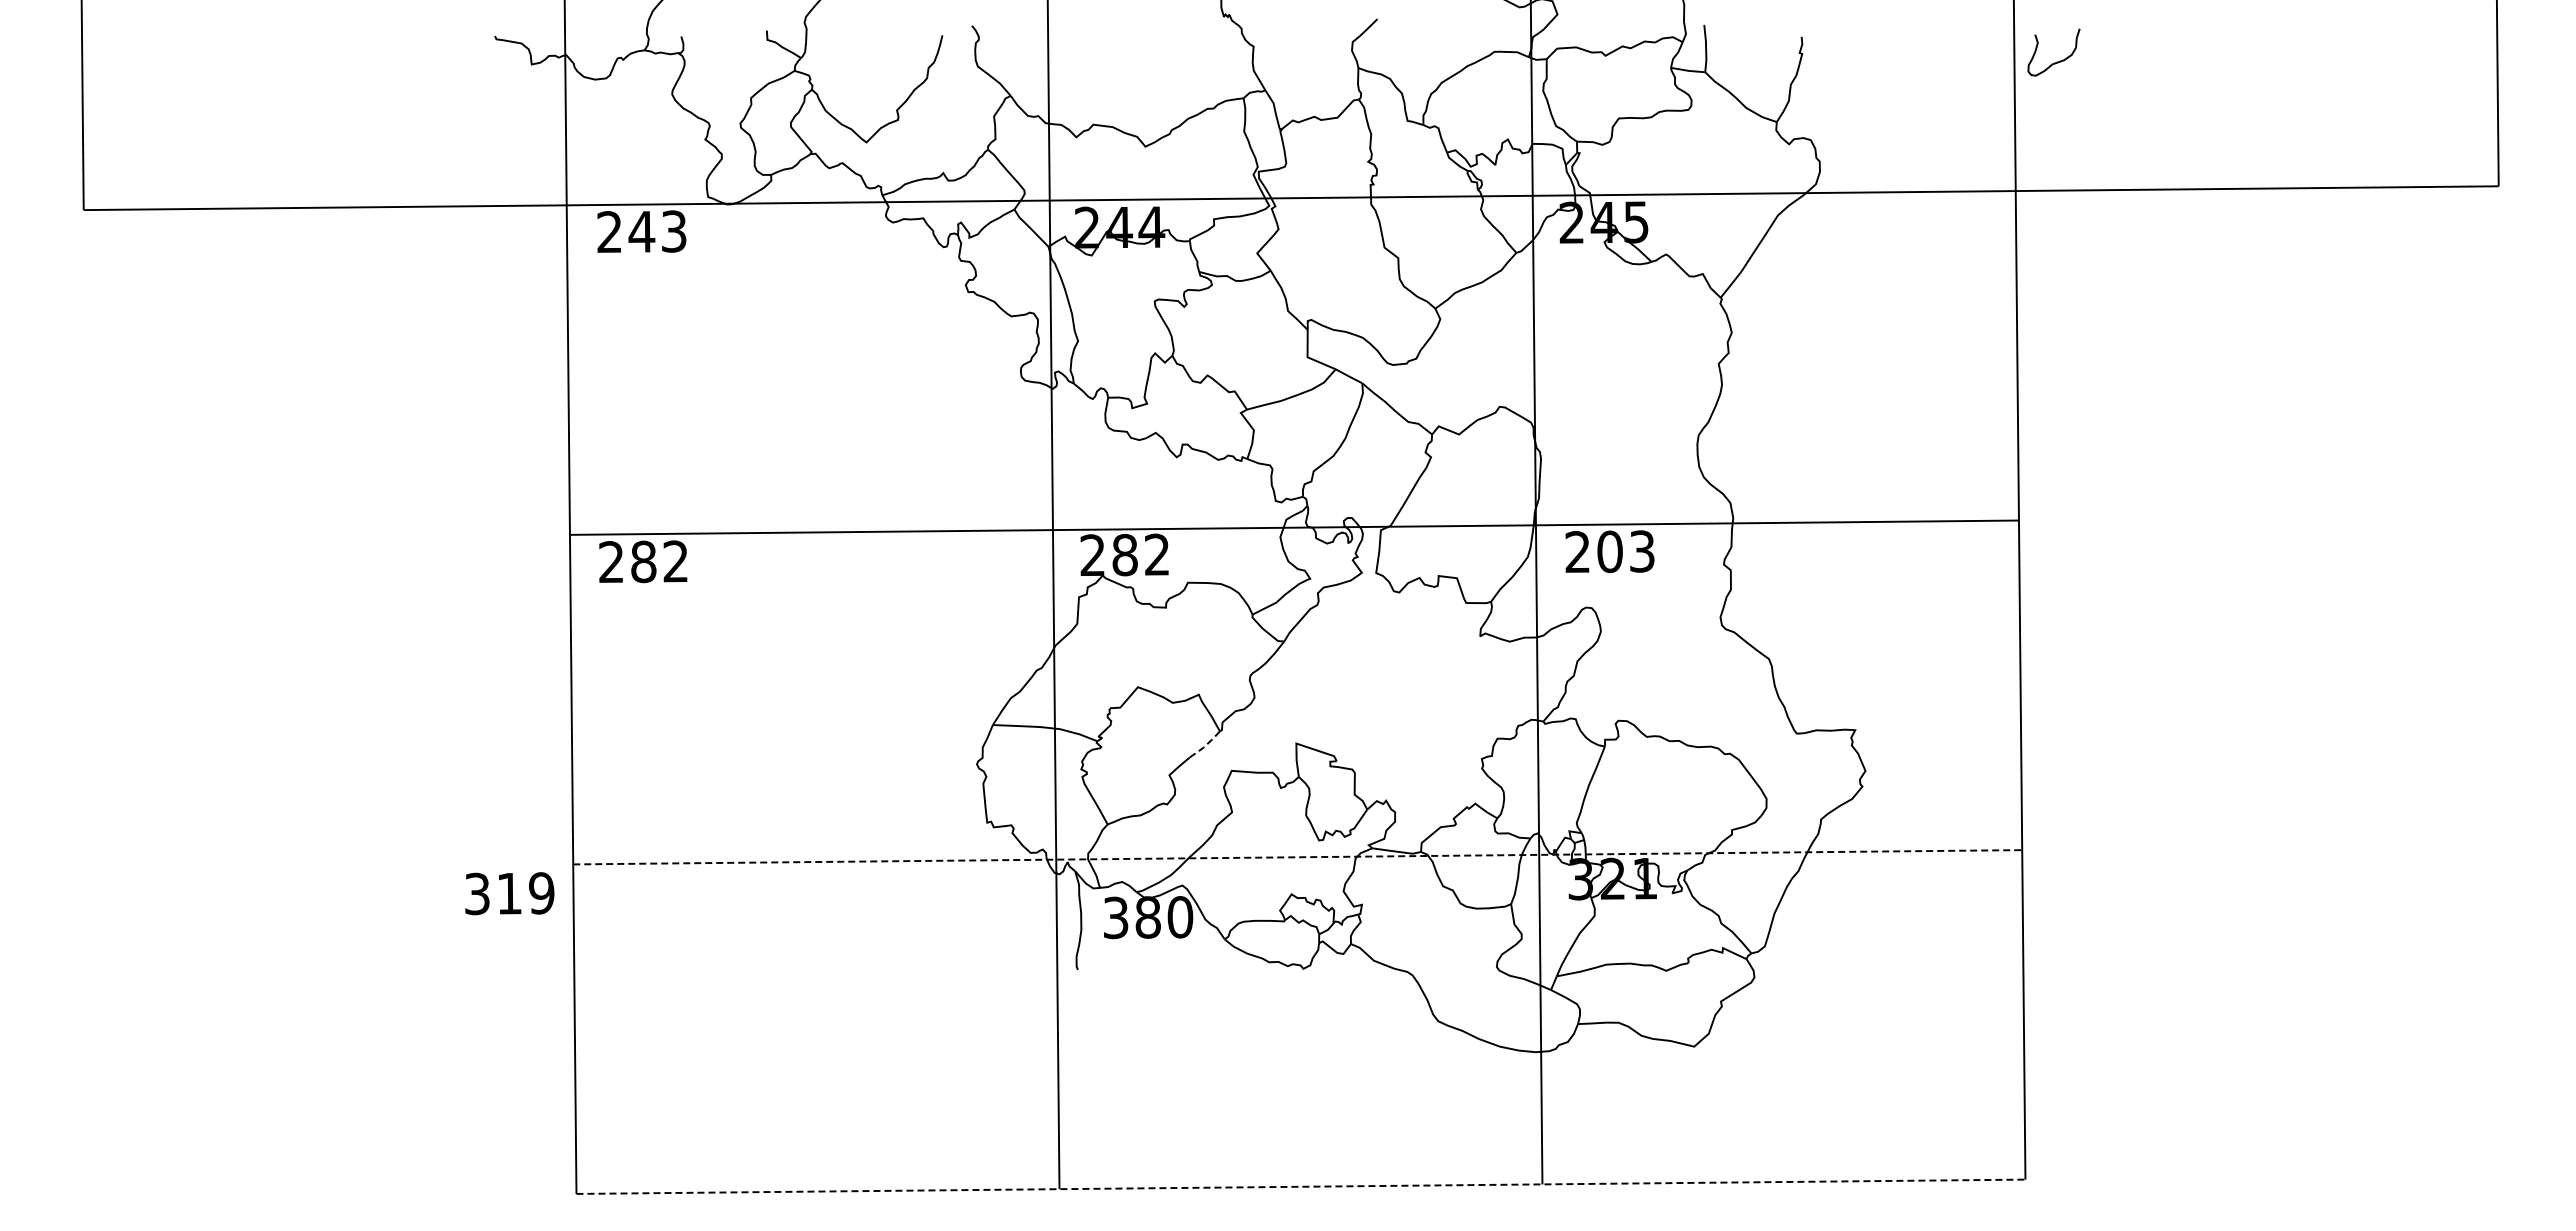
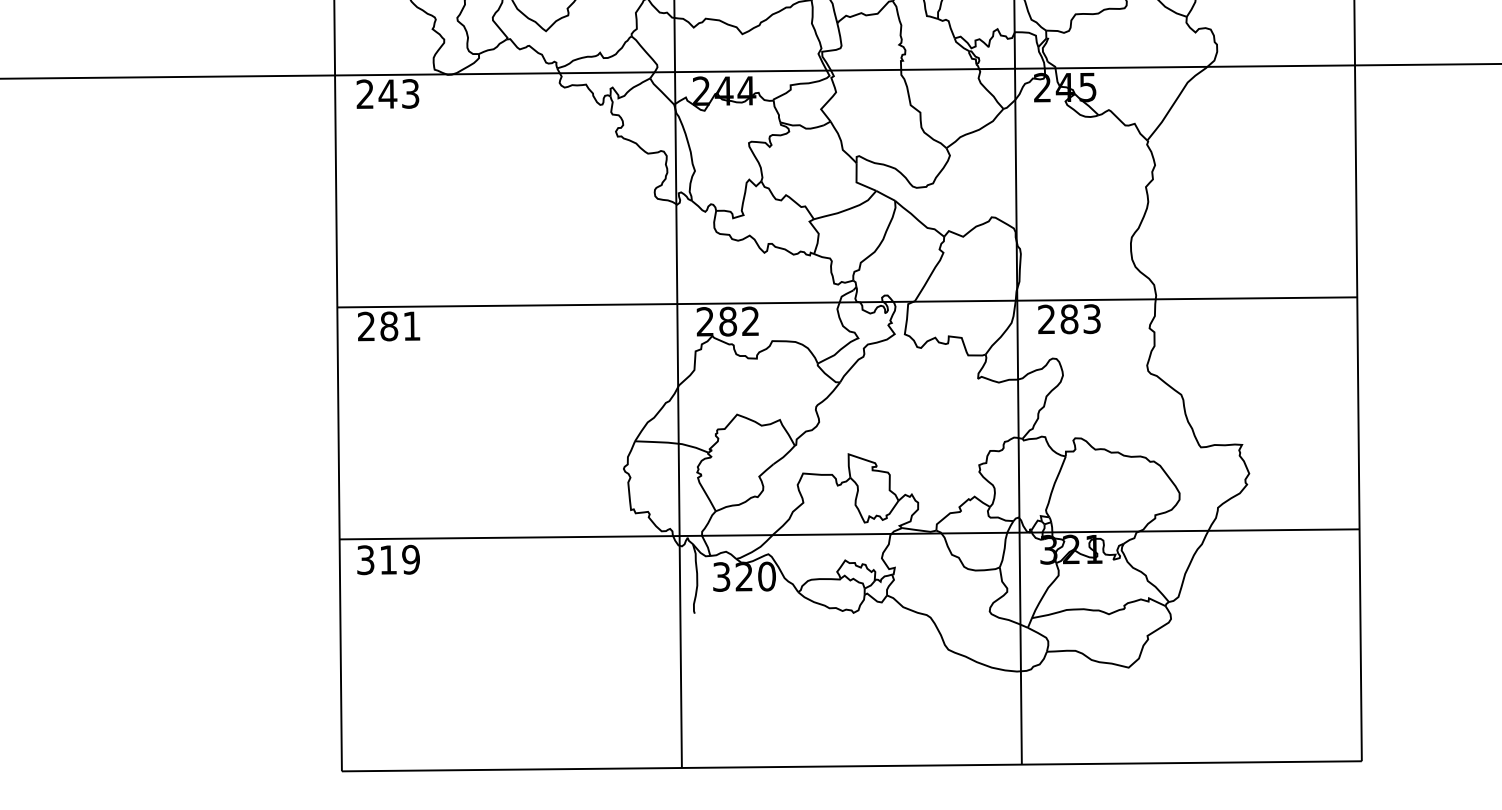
text: (1609, 551) -> (1069, 319), 203 -> 283
text: (675, 561) -> (411, 326), 282 -> 281
line: (1205, 745) -> (784, 455), dashed -> solid
line: (1297, 857) -> (849, 534), dashed -> solid
text: (509, 893) -> (388, 559), moved
text: (1147, 917) -> (743, 576), 380 -> 320
line: (1300, 1186) -> (851, 766), dashed -> solid

